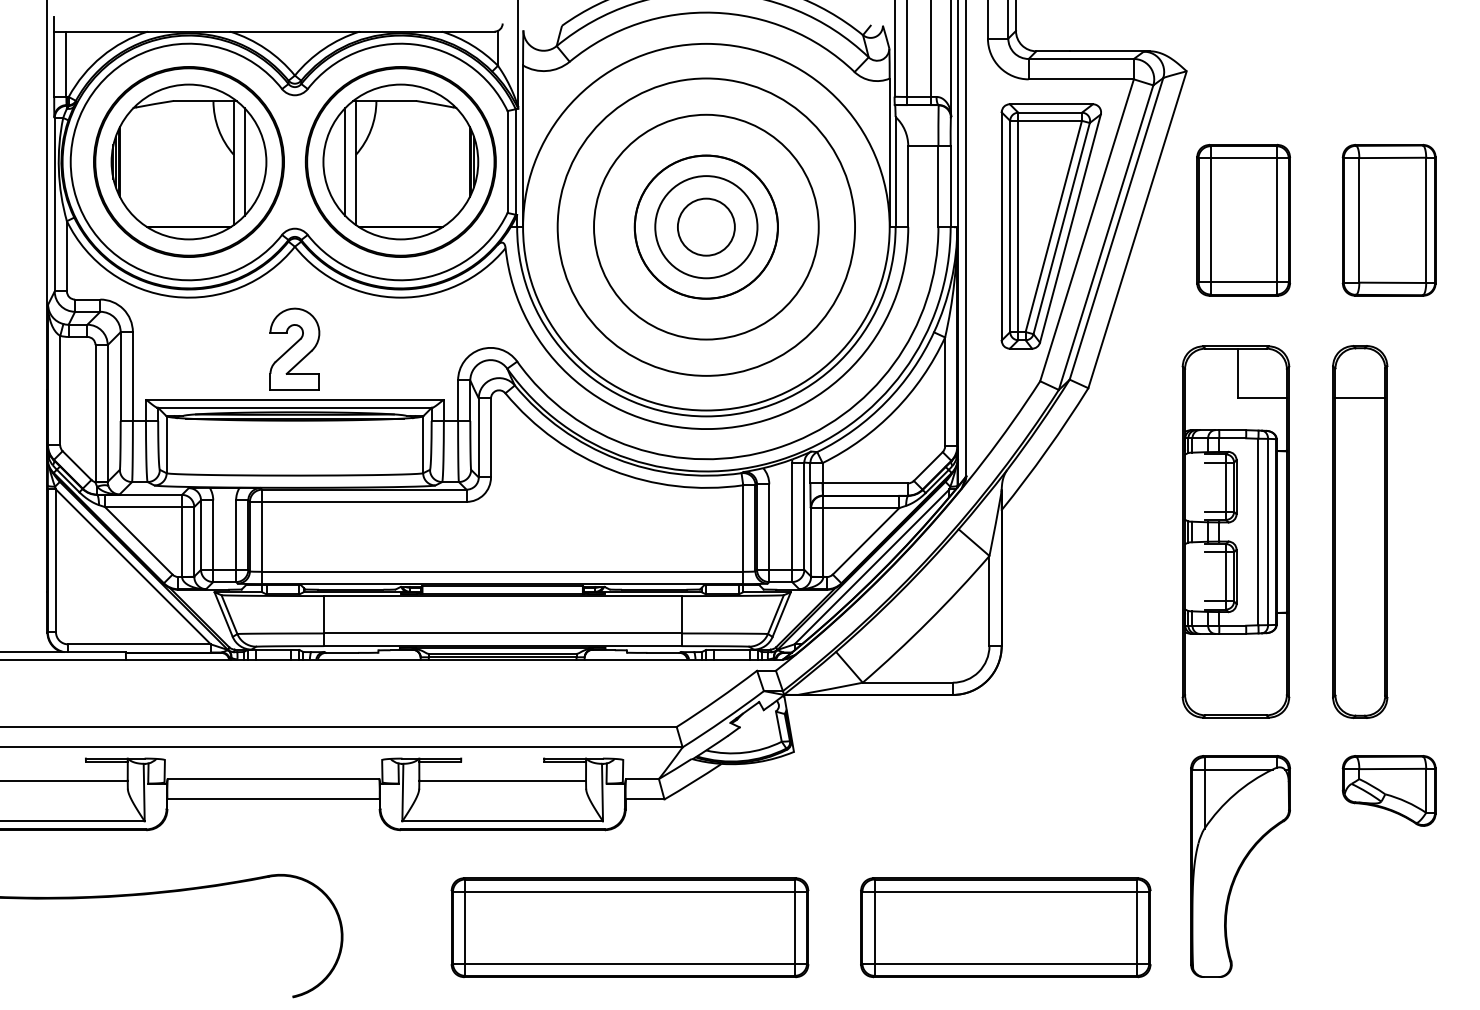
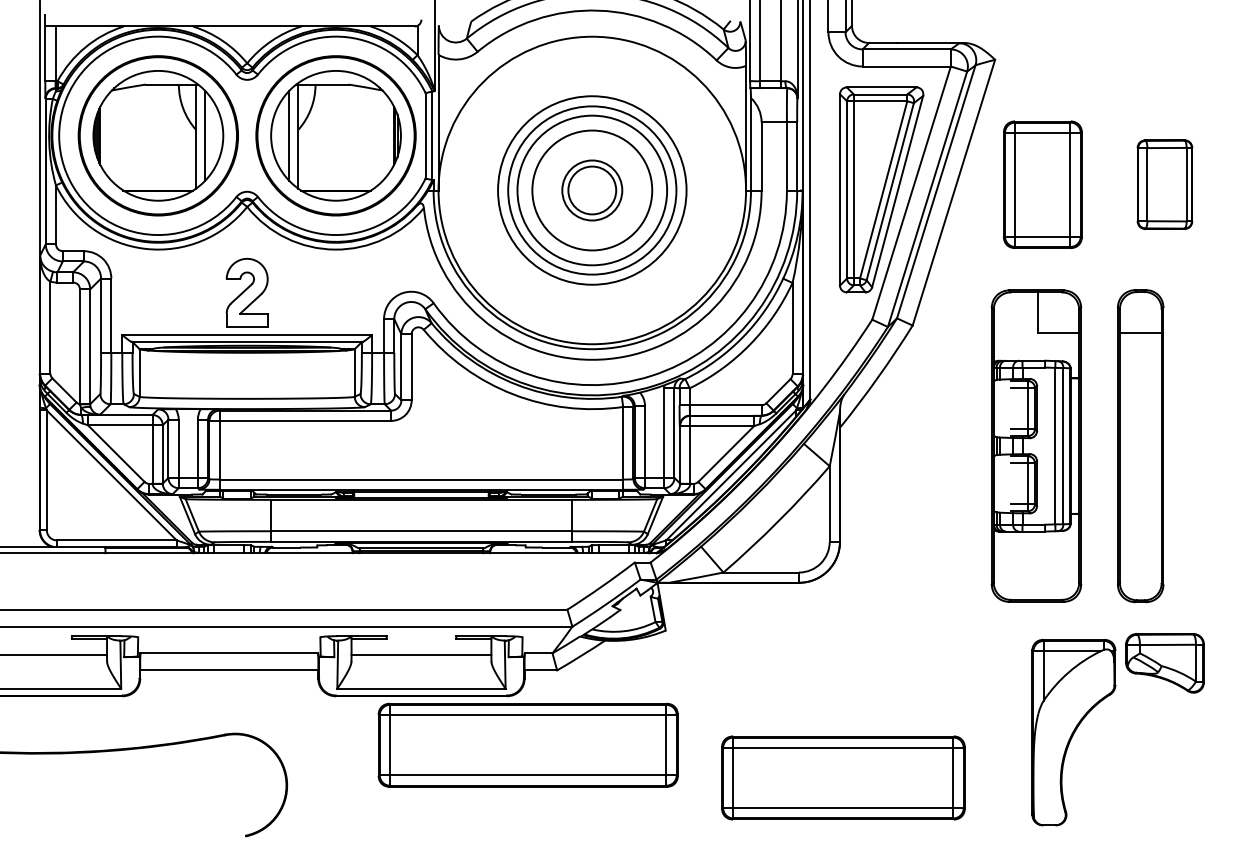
part: (1388, 219) -> (1164, 184), size x0.7
circle: (706, 226) -> (592, 189), size x0.6
circle: (706, 226) -> (592, 189), size x1.4
circle: (706, 227) -> (592, 190), size x0.7
part: (1240, 866) -> (1073, 732), moved
part: (629, 927) -> (527, 745), moved

